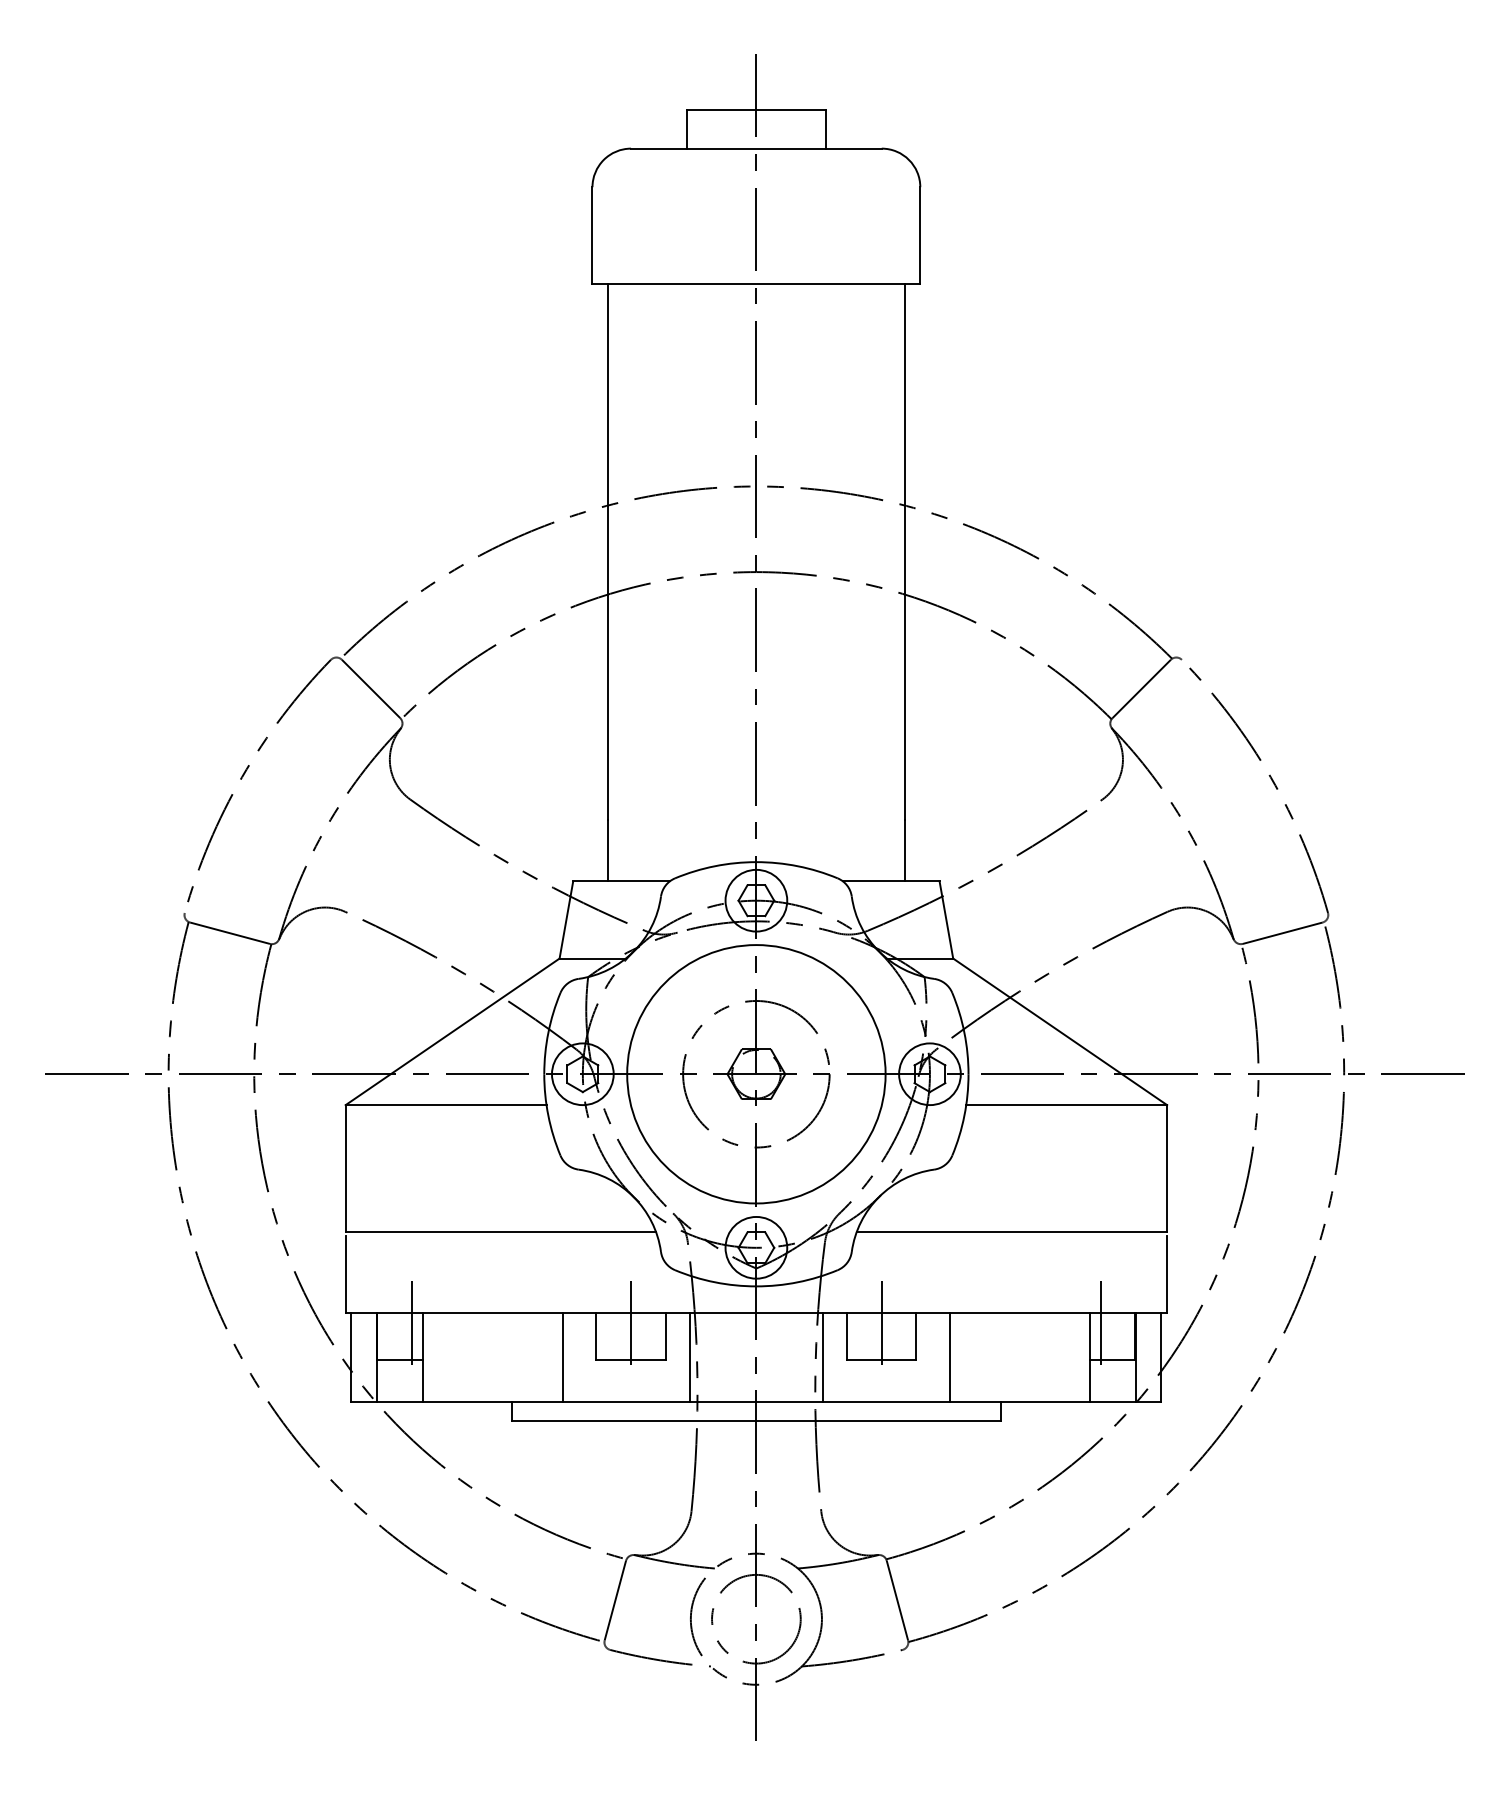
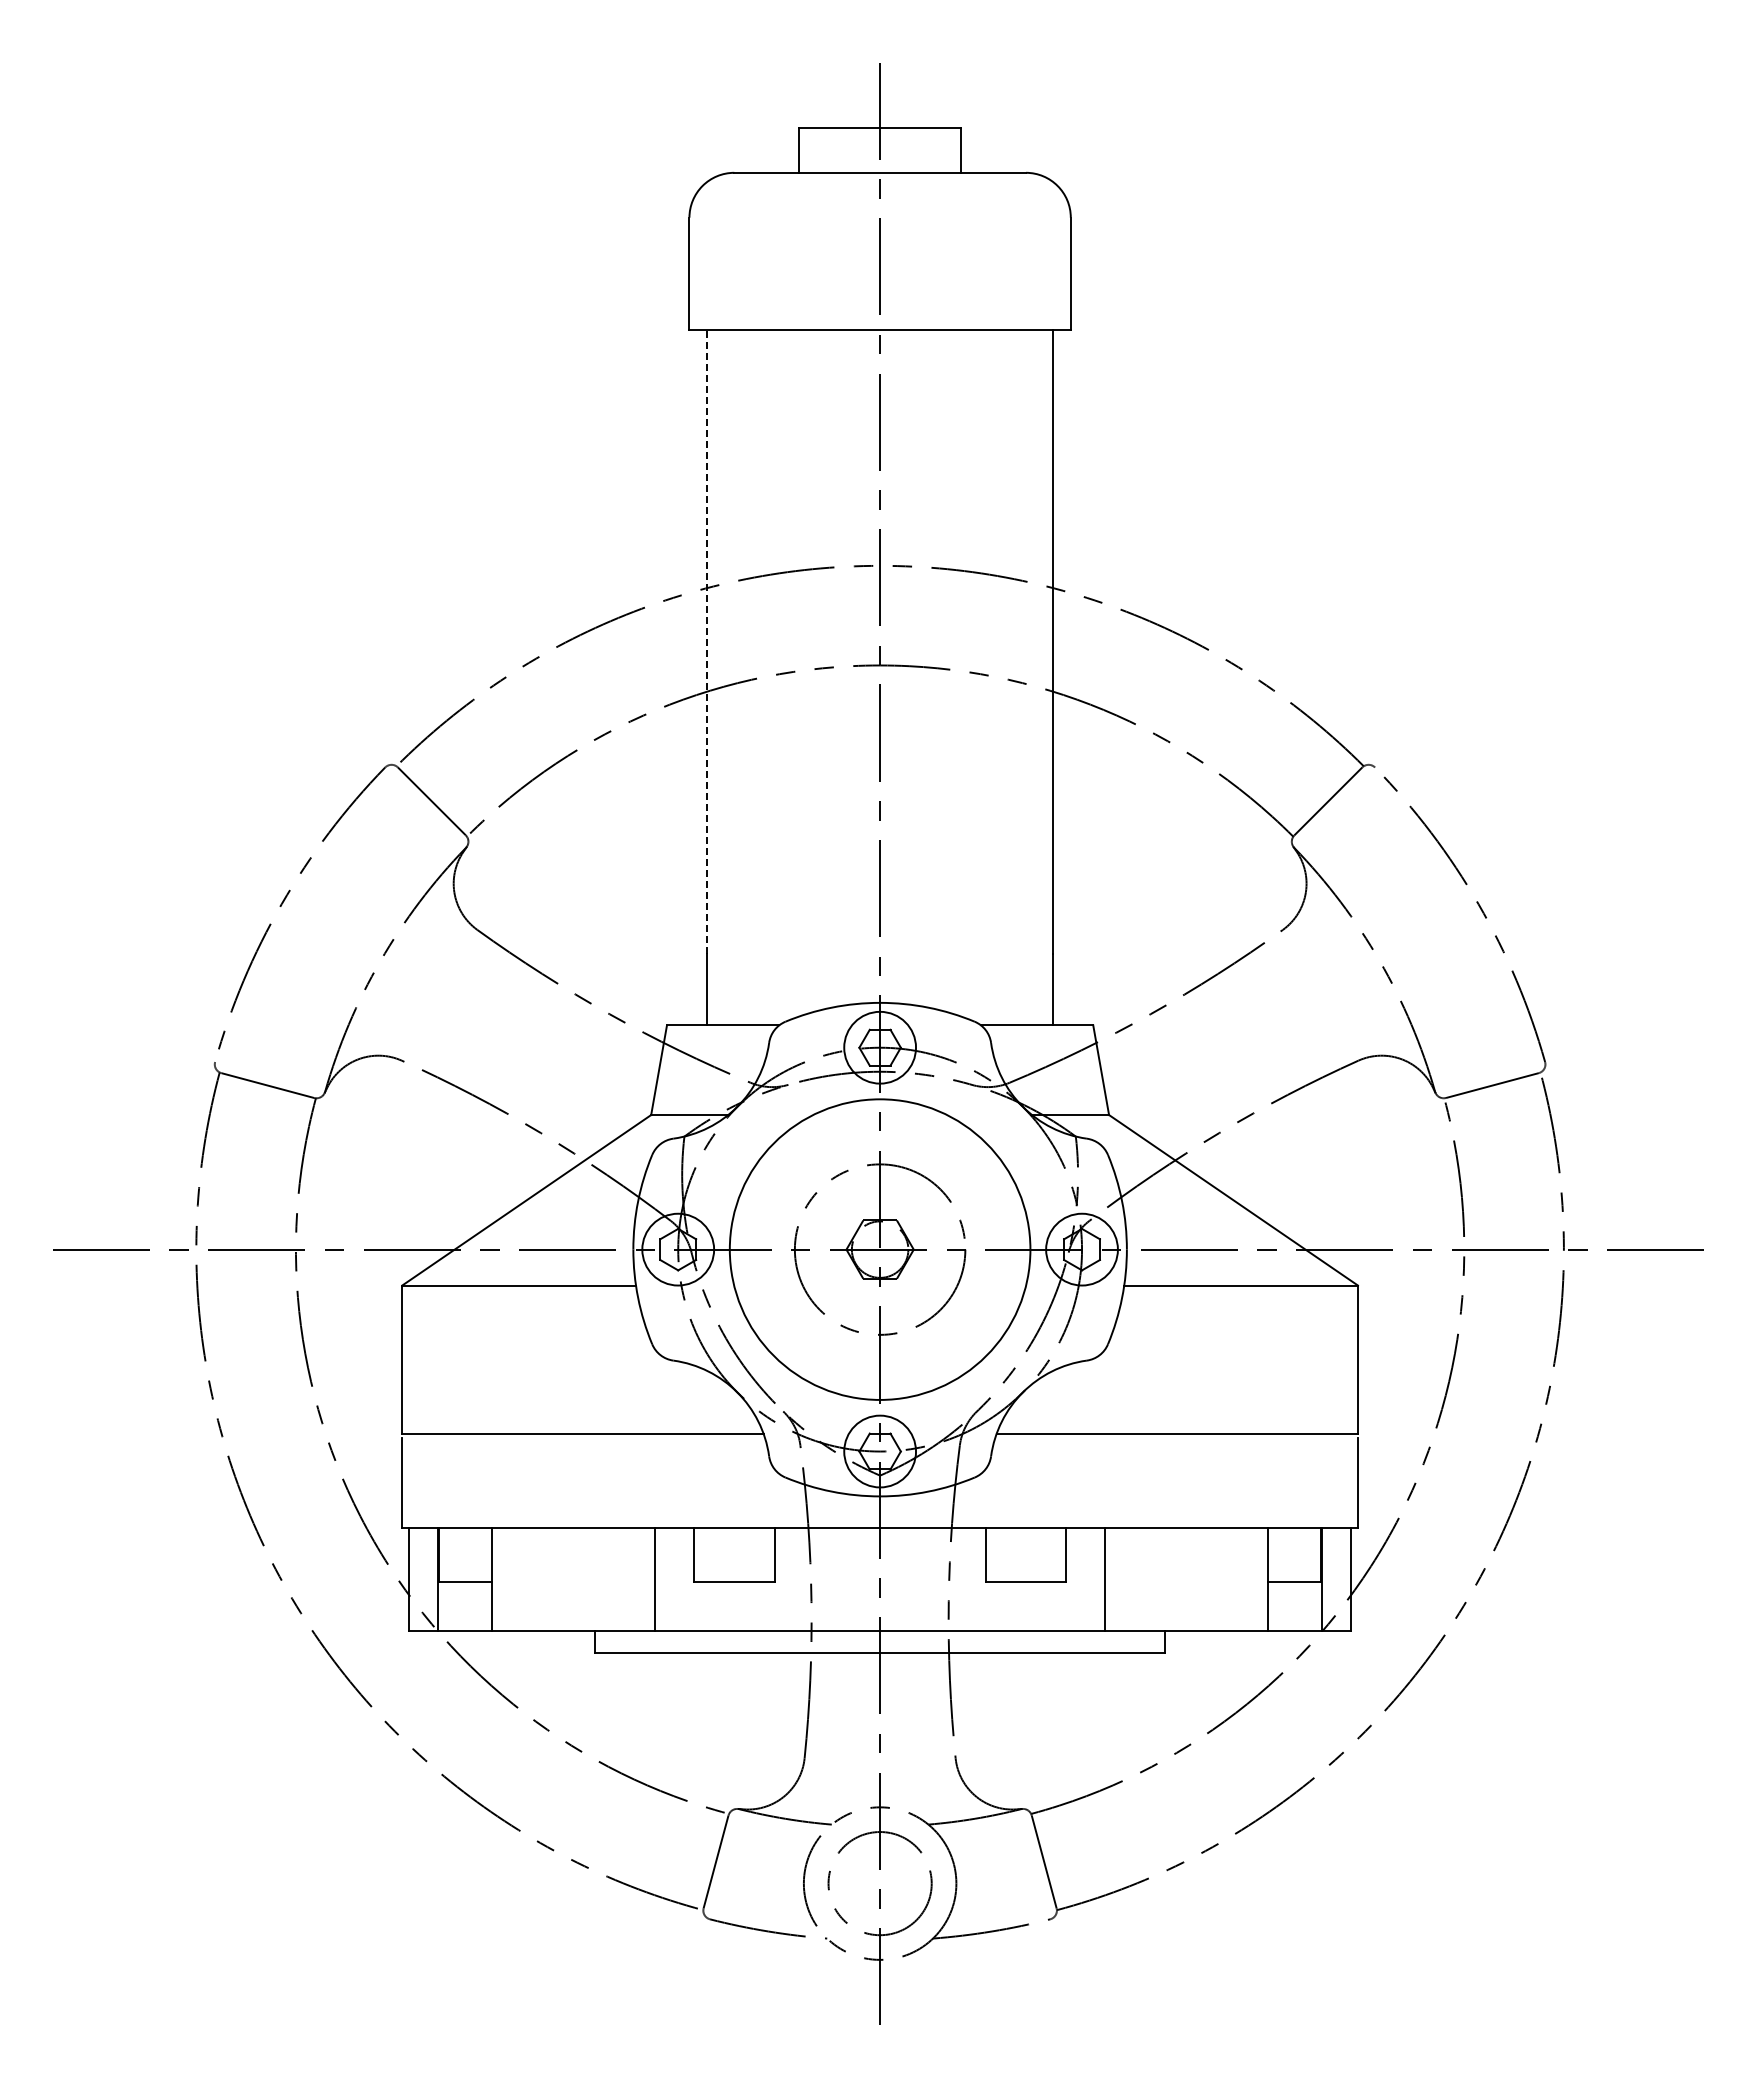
line: (608, 551) -> (707, 641), solid -> dashed
line: (412, 1326) -> (479, 1543), removed
line: (631, 1326) -> (734, 1543), removed
line: (881, 1326) -> (1025, 1543), removed
line: (1100, 1326) -> (1280, 1543), removed
line: (689, 1357) -> (802, 1579), removed
line: (822, 1357) -> (957, 1579), removed

